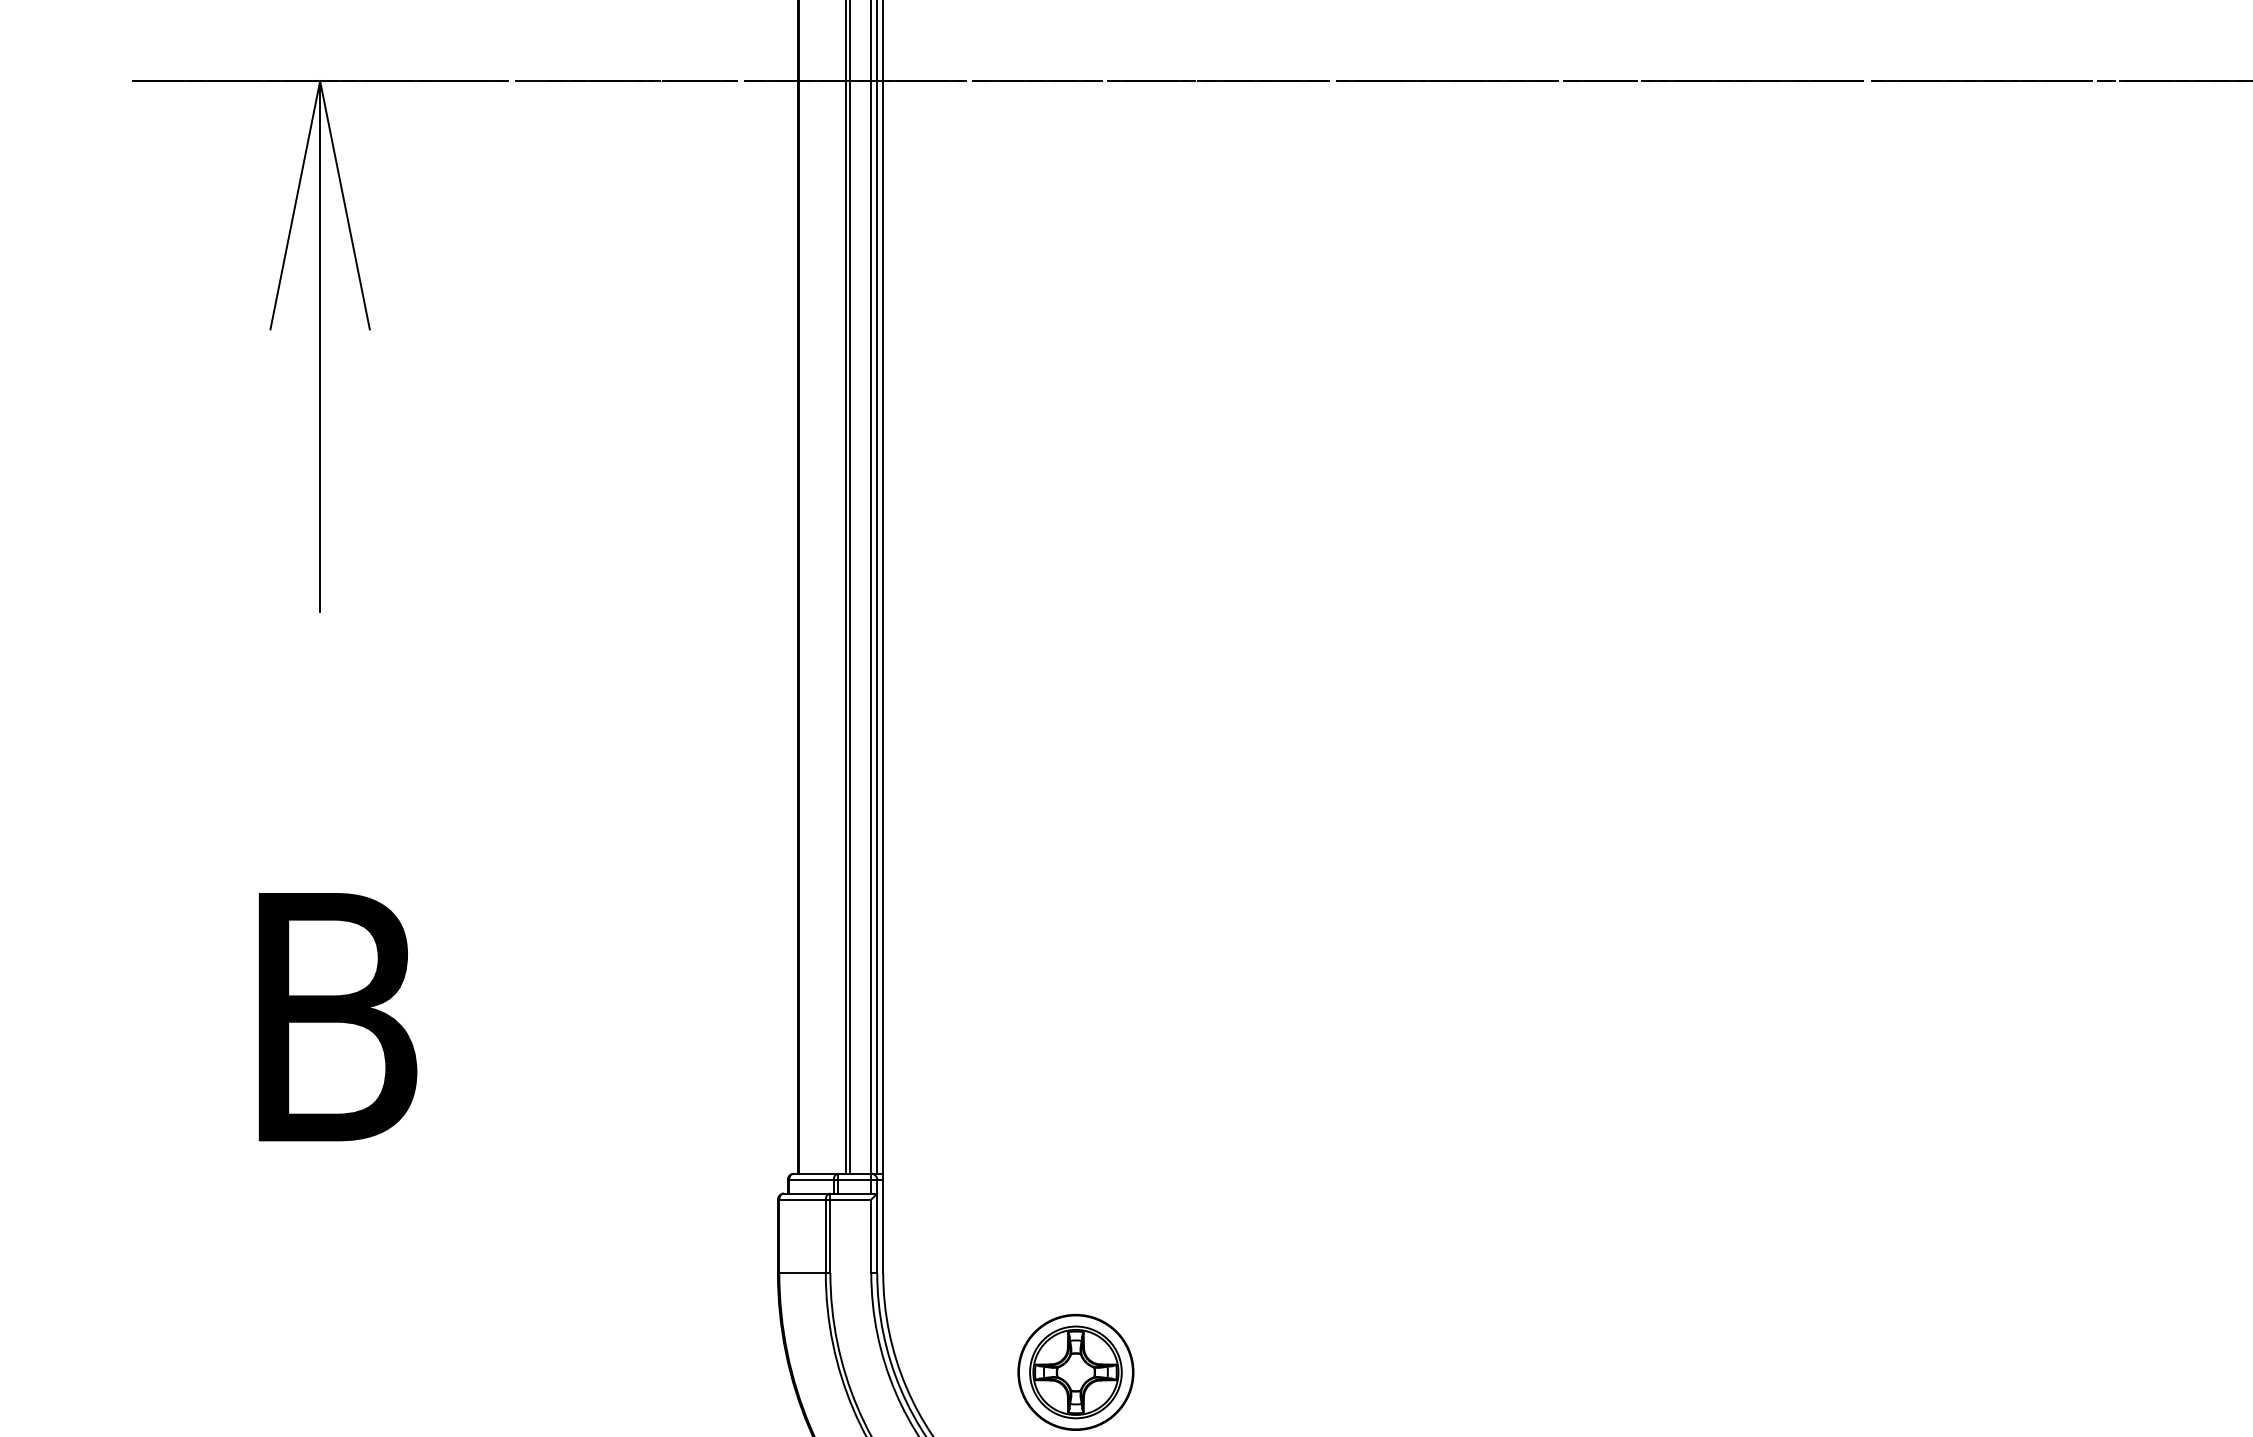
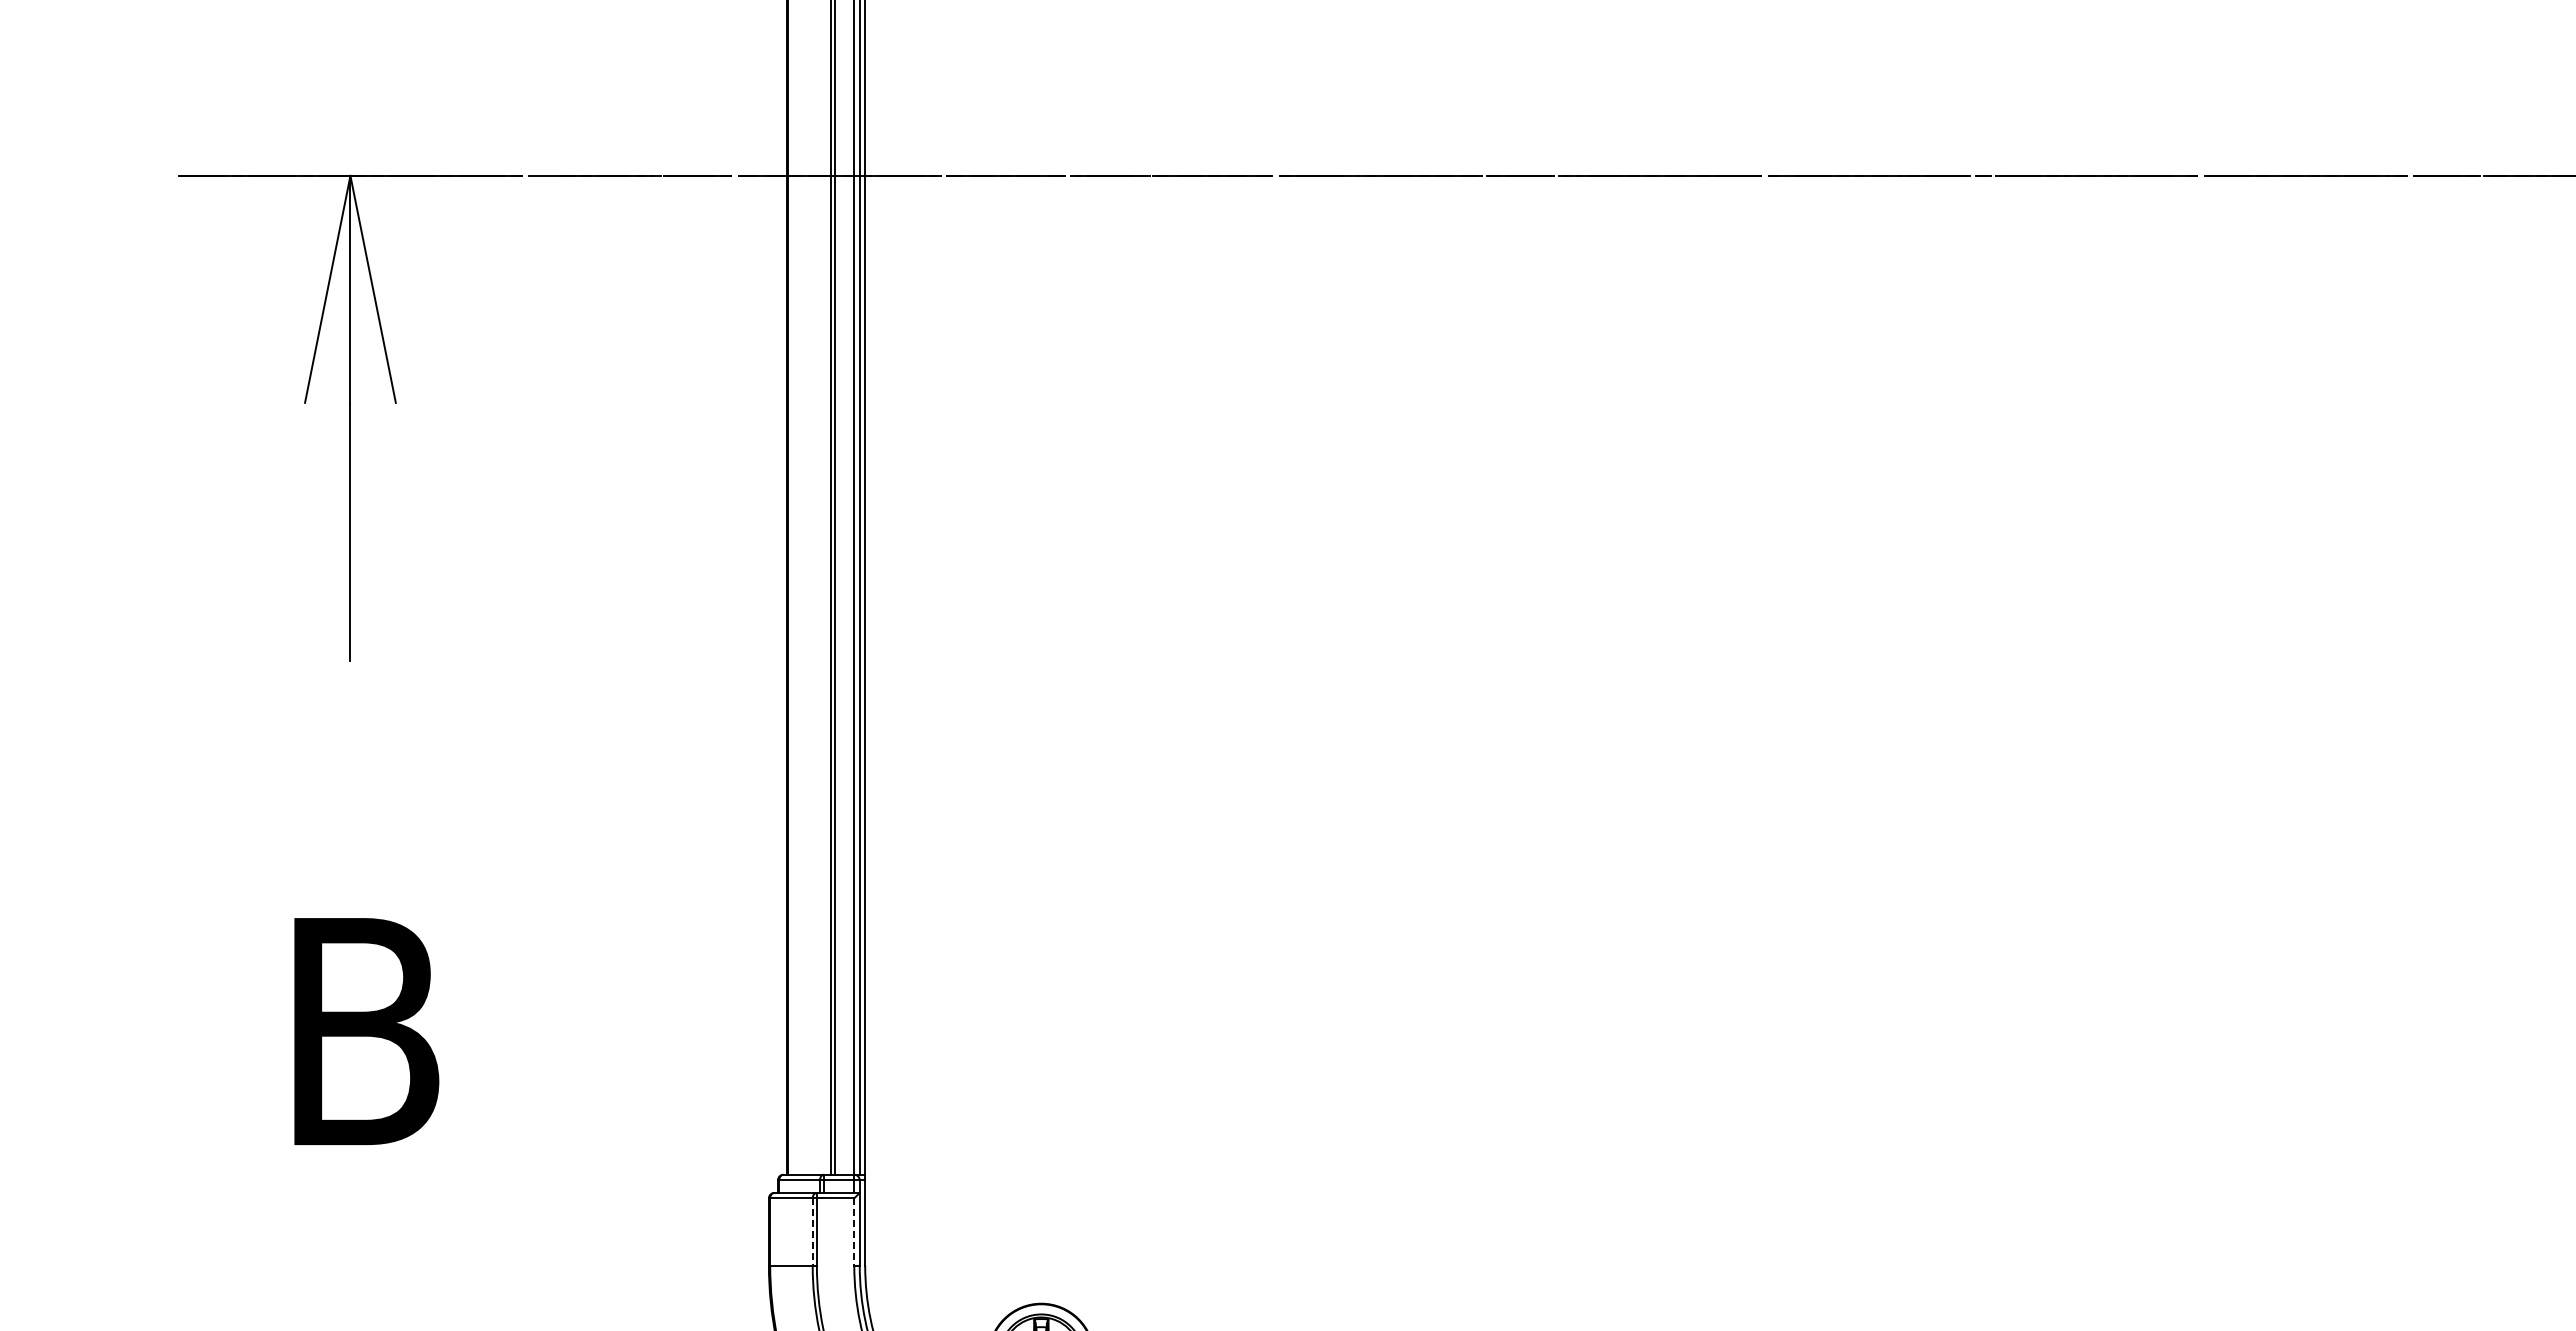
line: (825, 1235) -> (812, 1231), solid -> dashed
line: (871, 1235) -> (854, 1231), solid -> dashed

